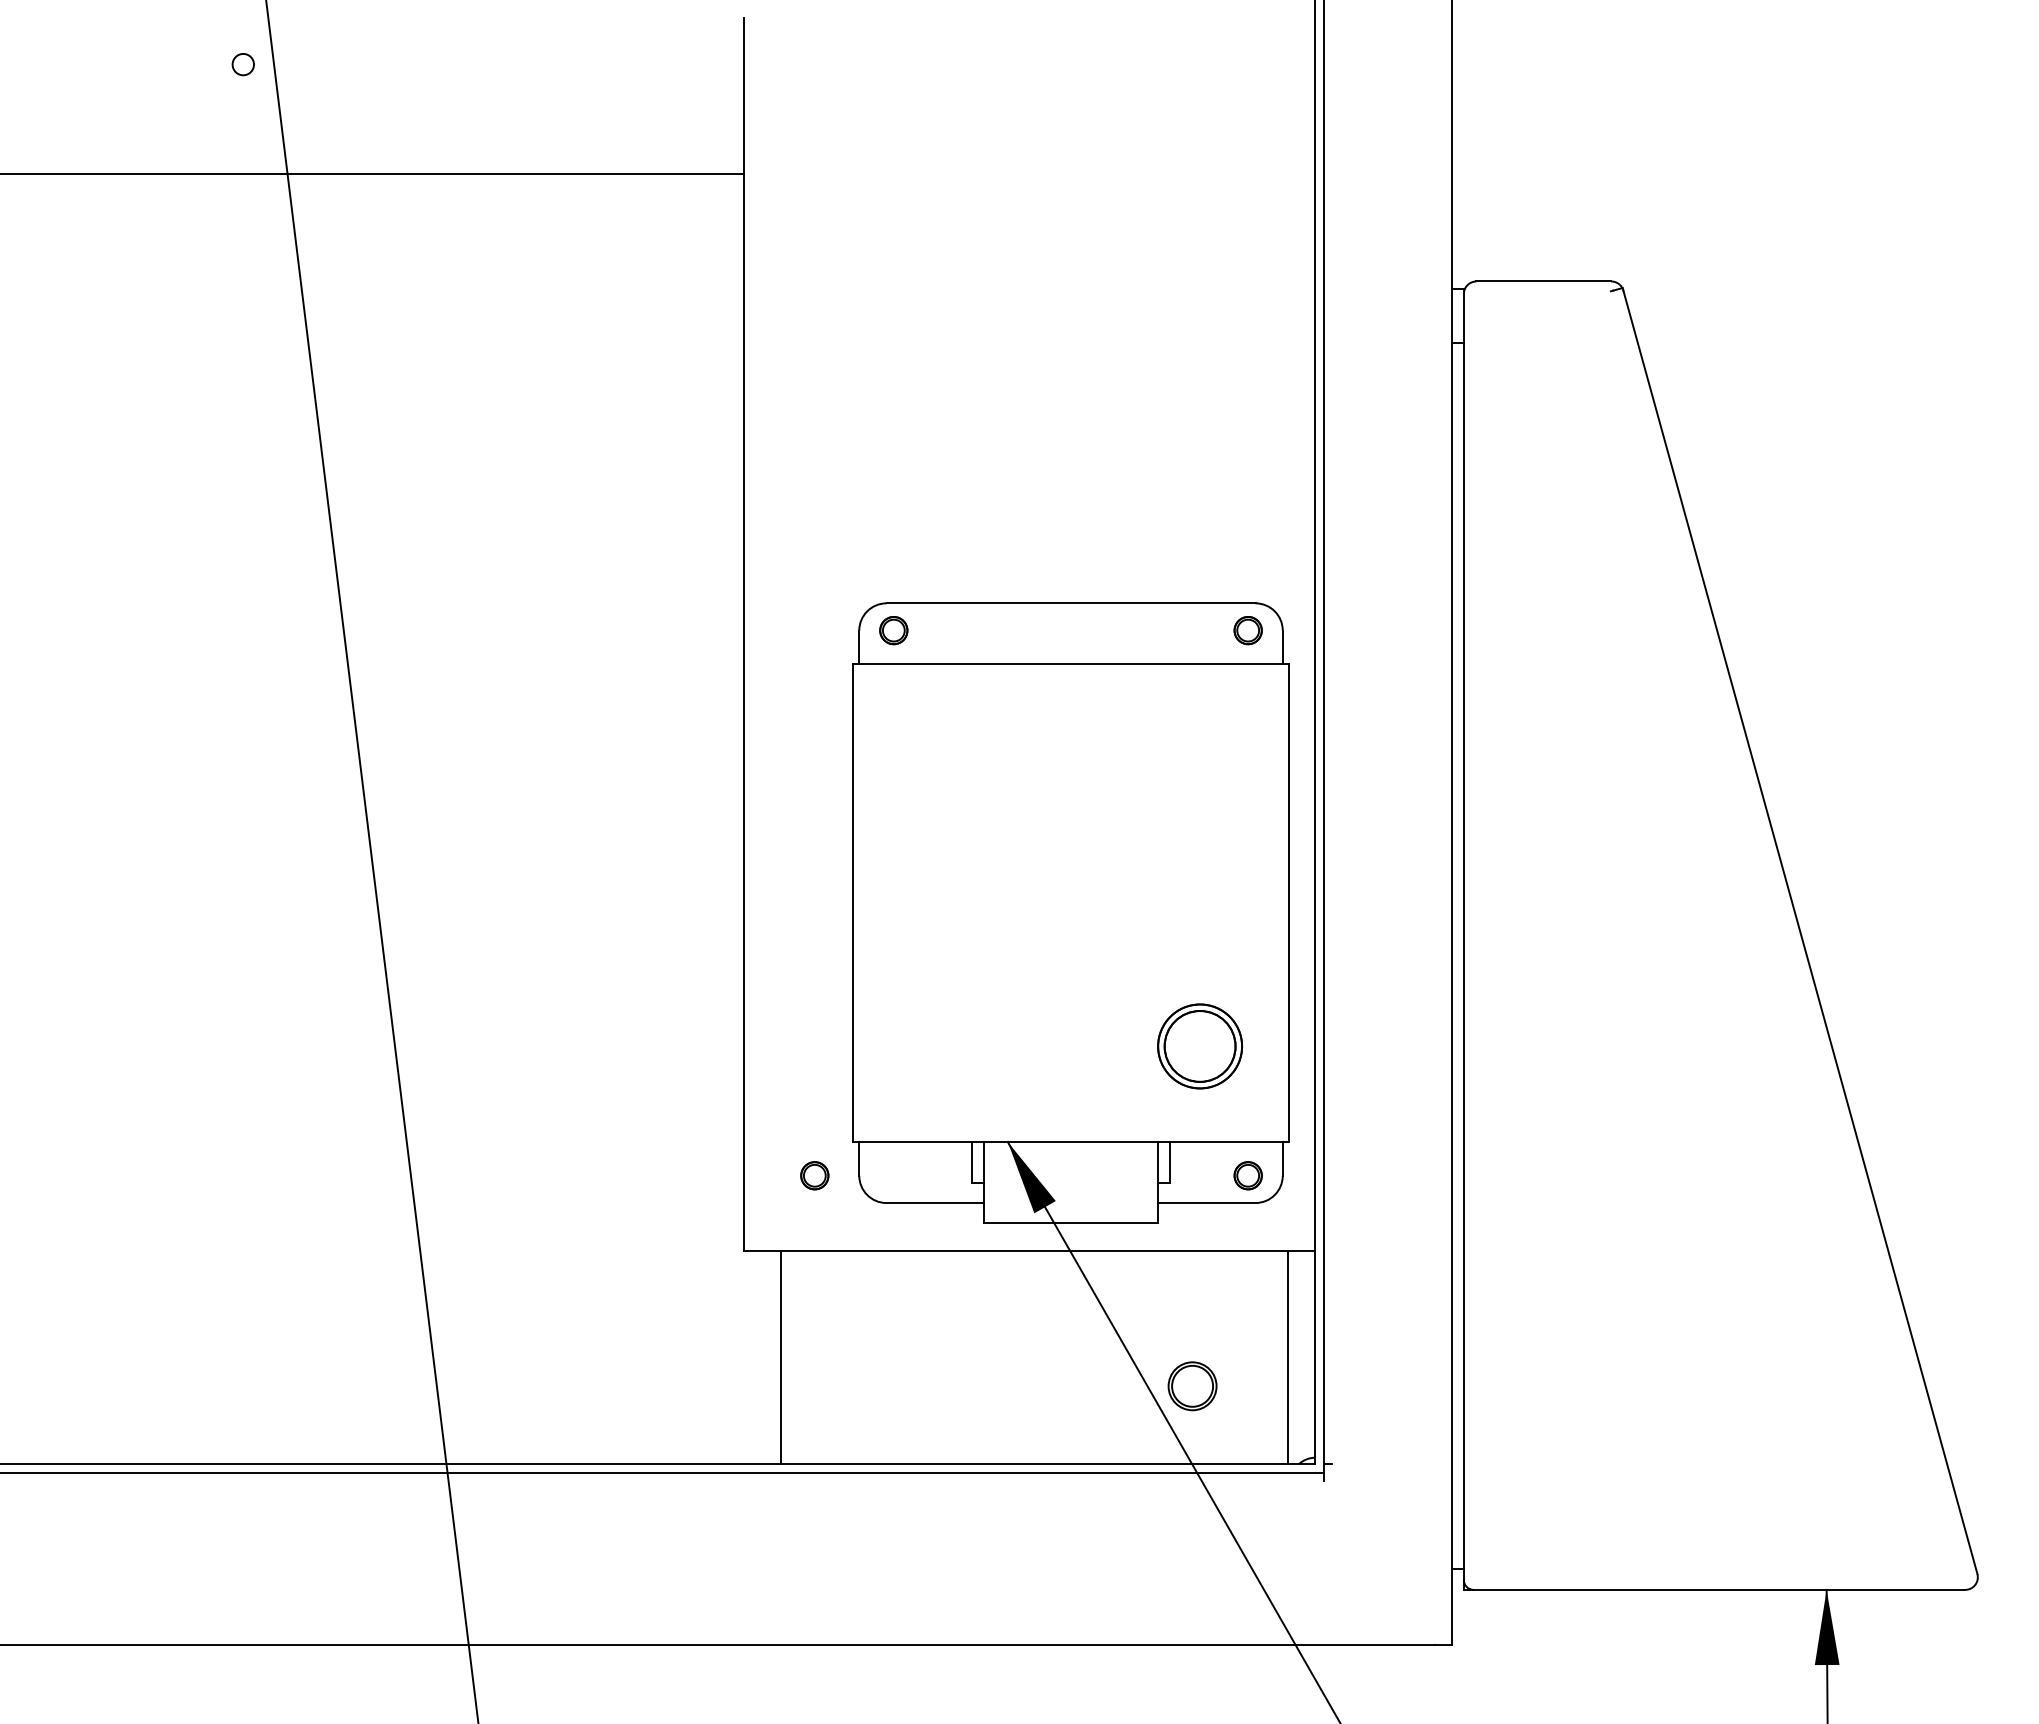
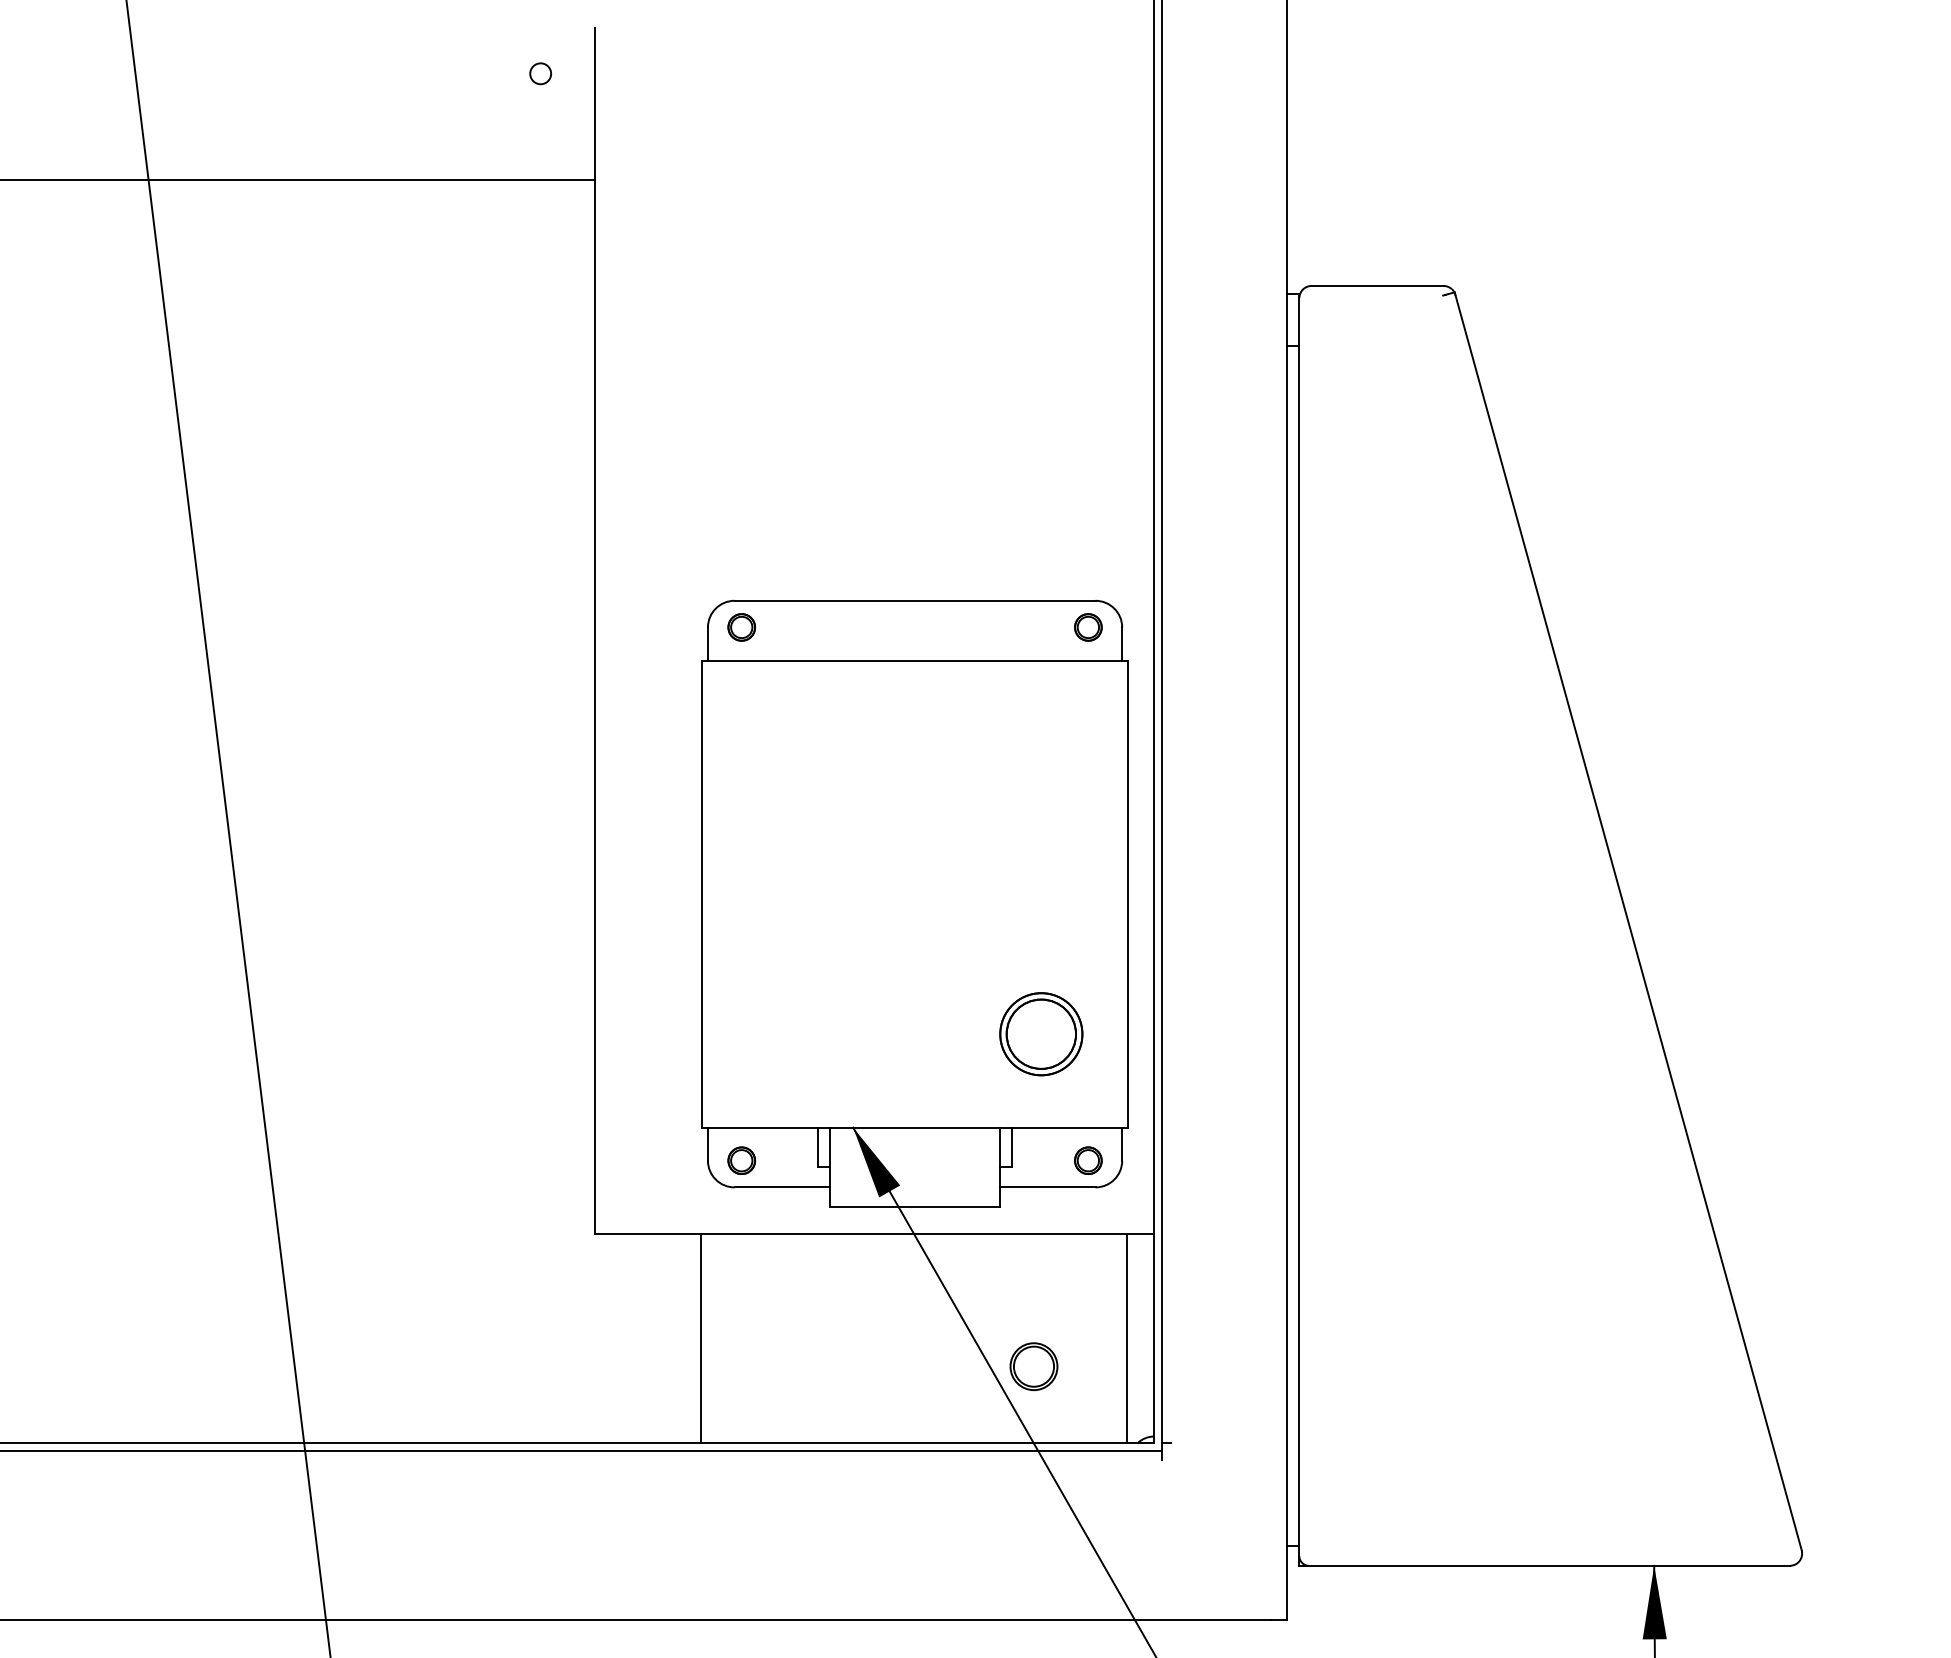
circle: (242, 64) -> (539, 73), moved
part: (814, 1175) -> (741, 1160), moved
line: (780, 1357) -> (700, 1338), moved

